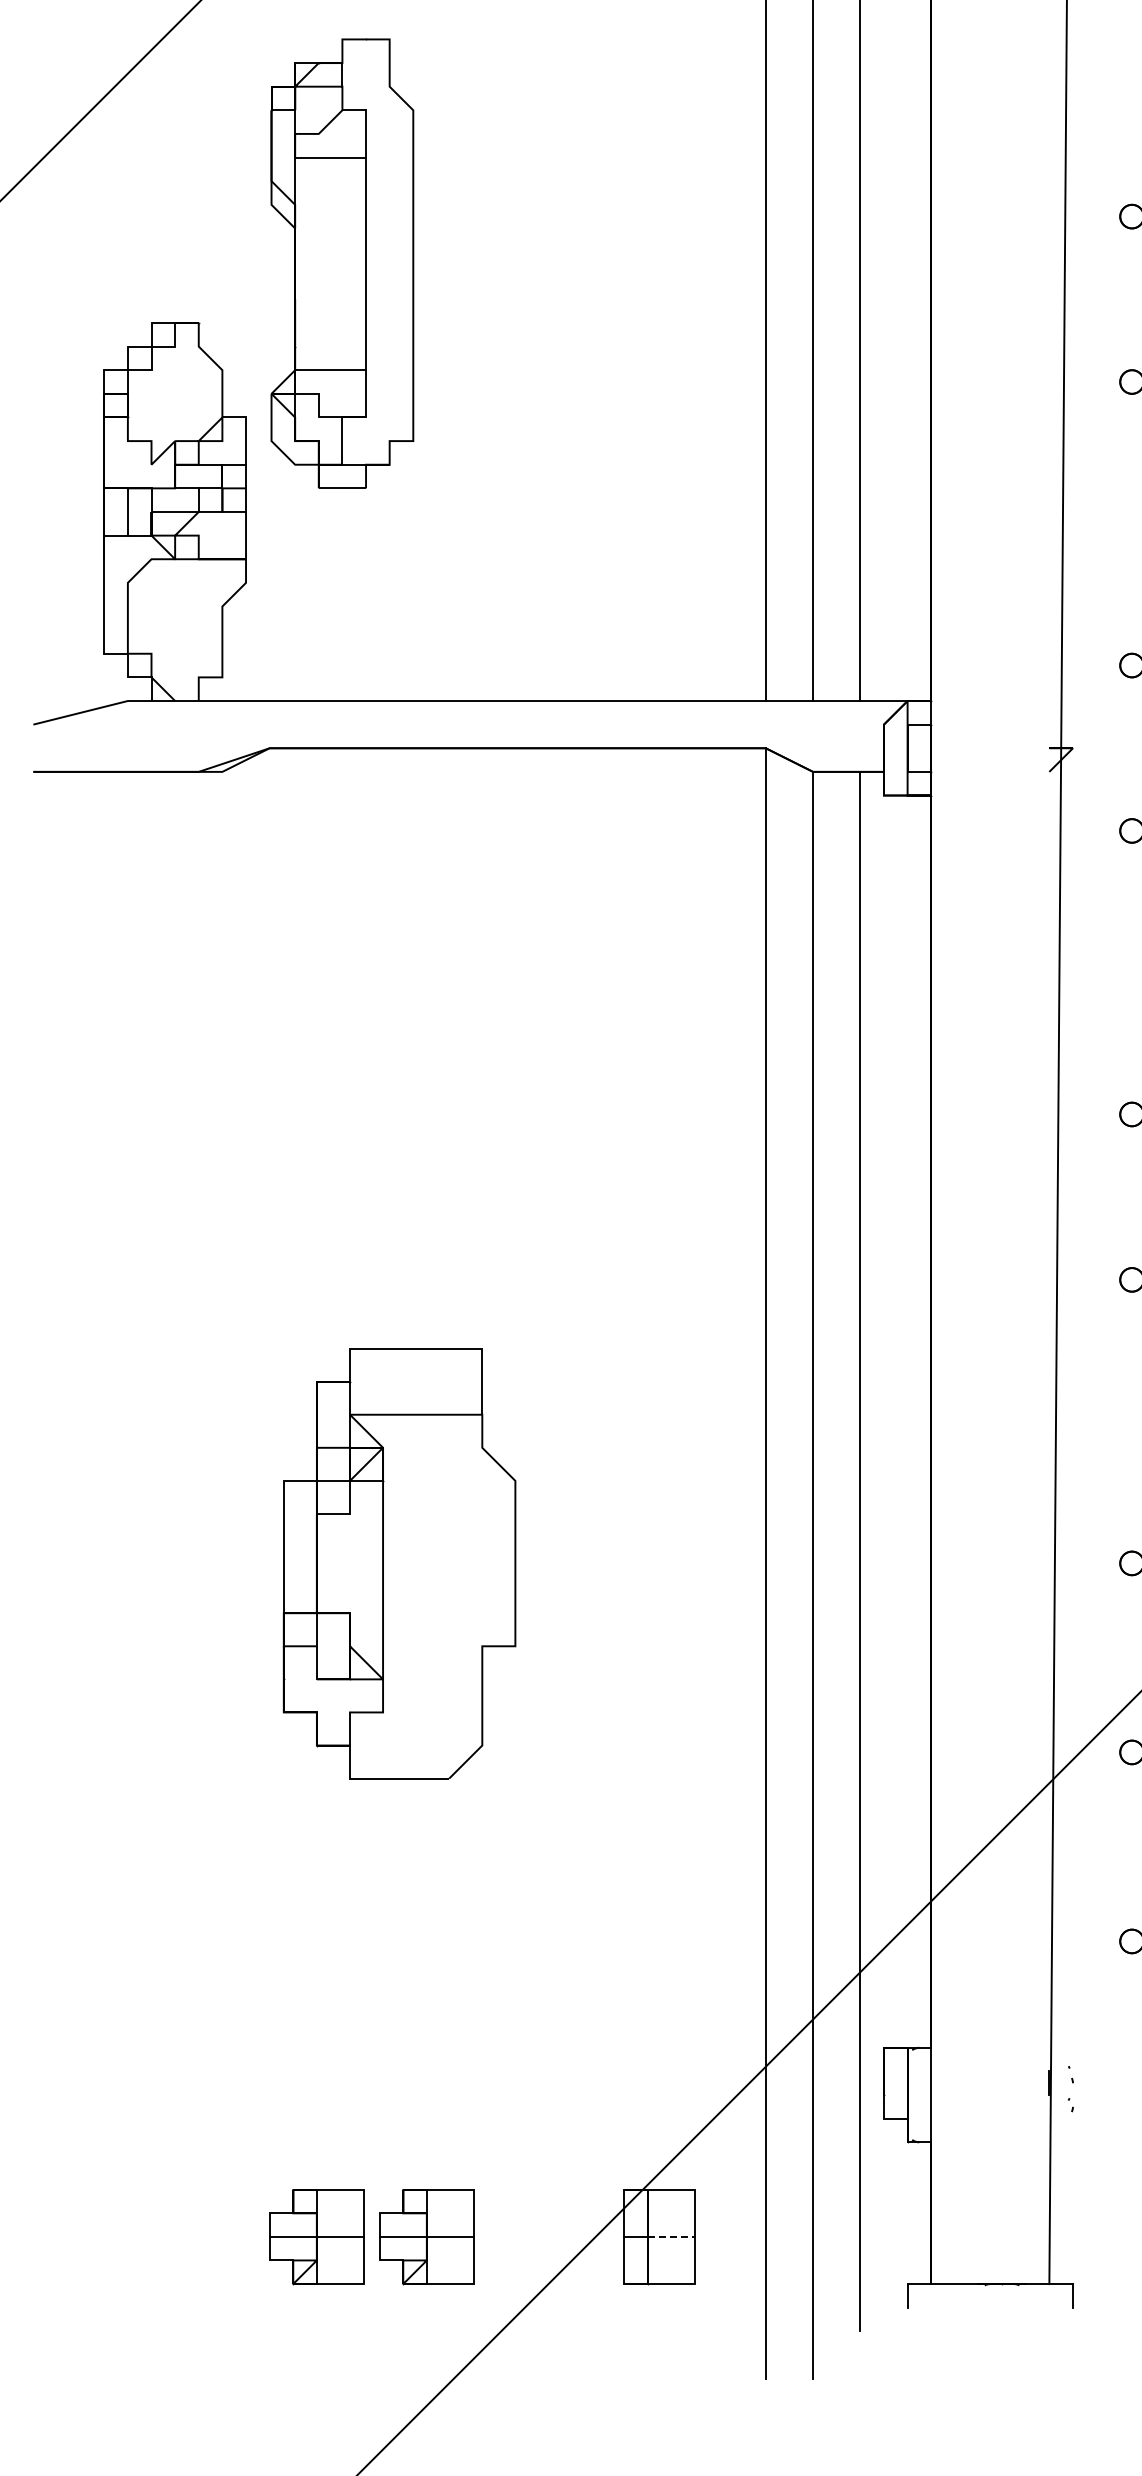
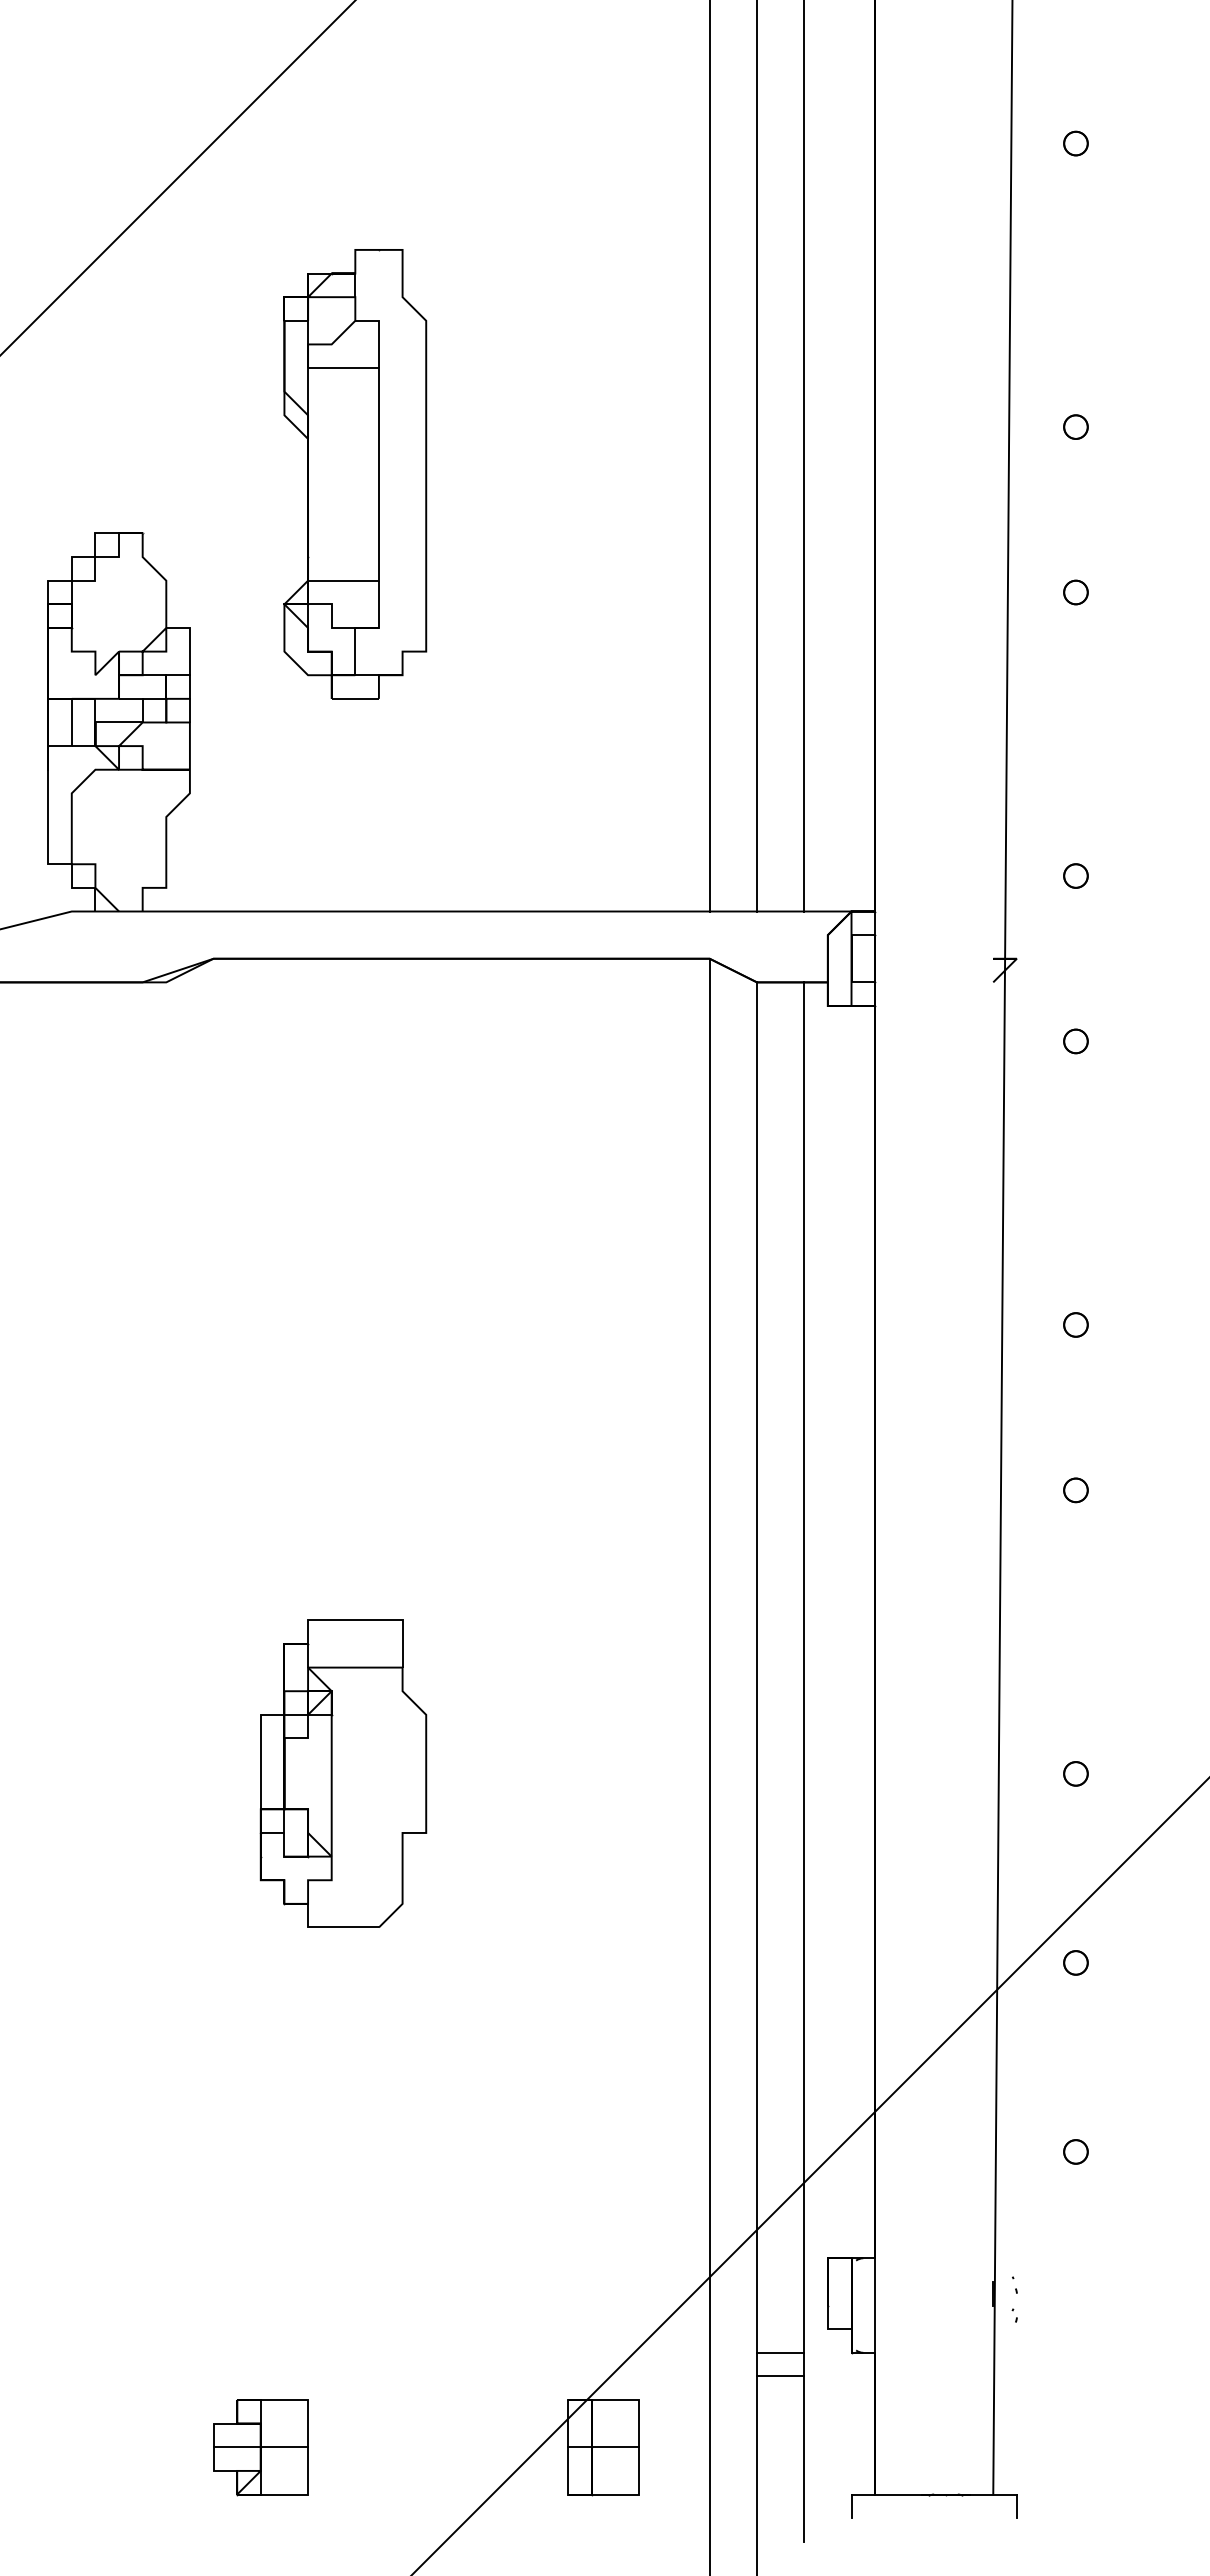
part: (342, 264) -> (355, 474), moved
part: (399, 1563) -> (343, 1773), size x0.71
line: (836, 2142) -> (780, 2352), added
line: (836, 2166) -> (780, 2376), added
part: (426, 2237) -> (370, 2447), removed
line: (671, 2237) -> (615, 2447), dashed -> solid

